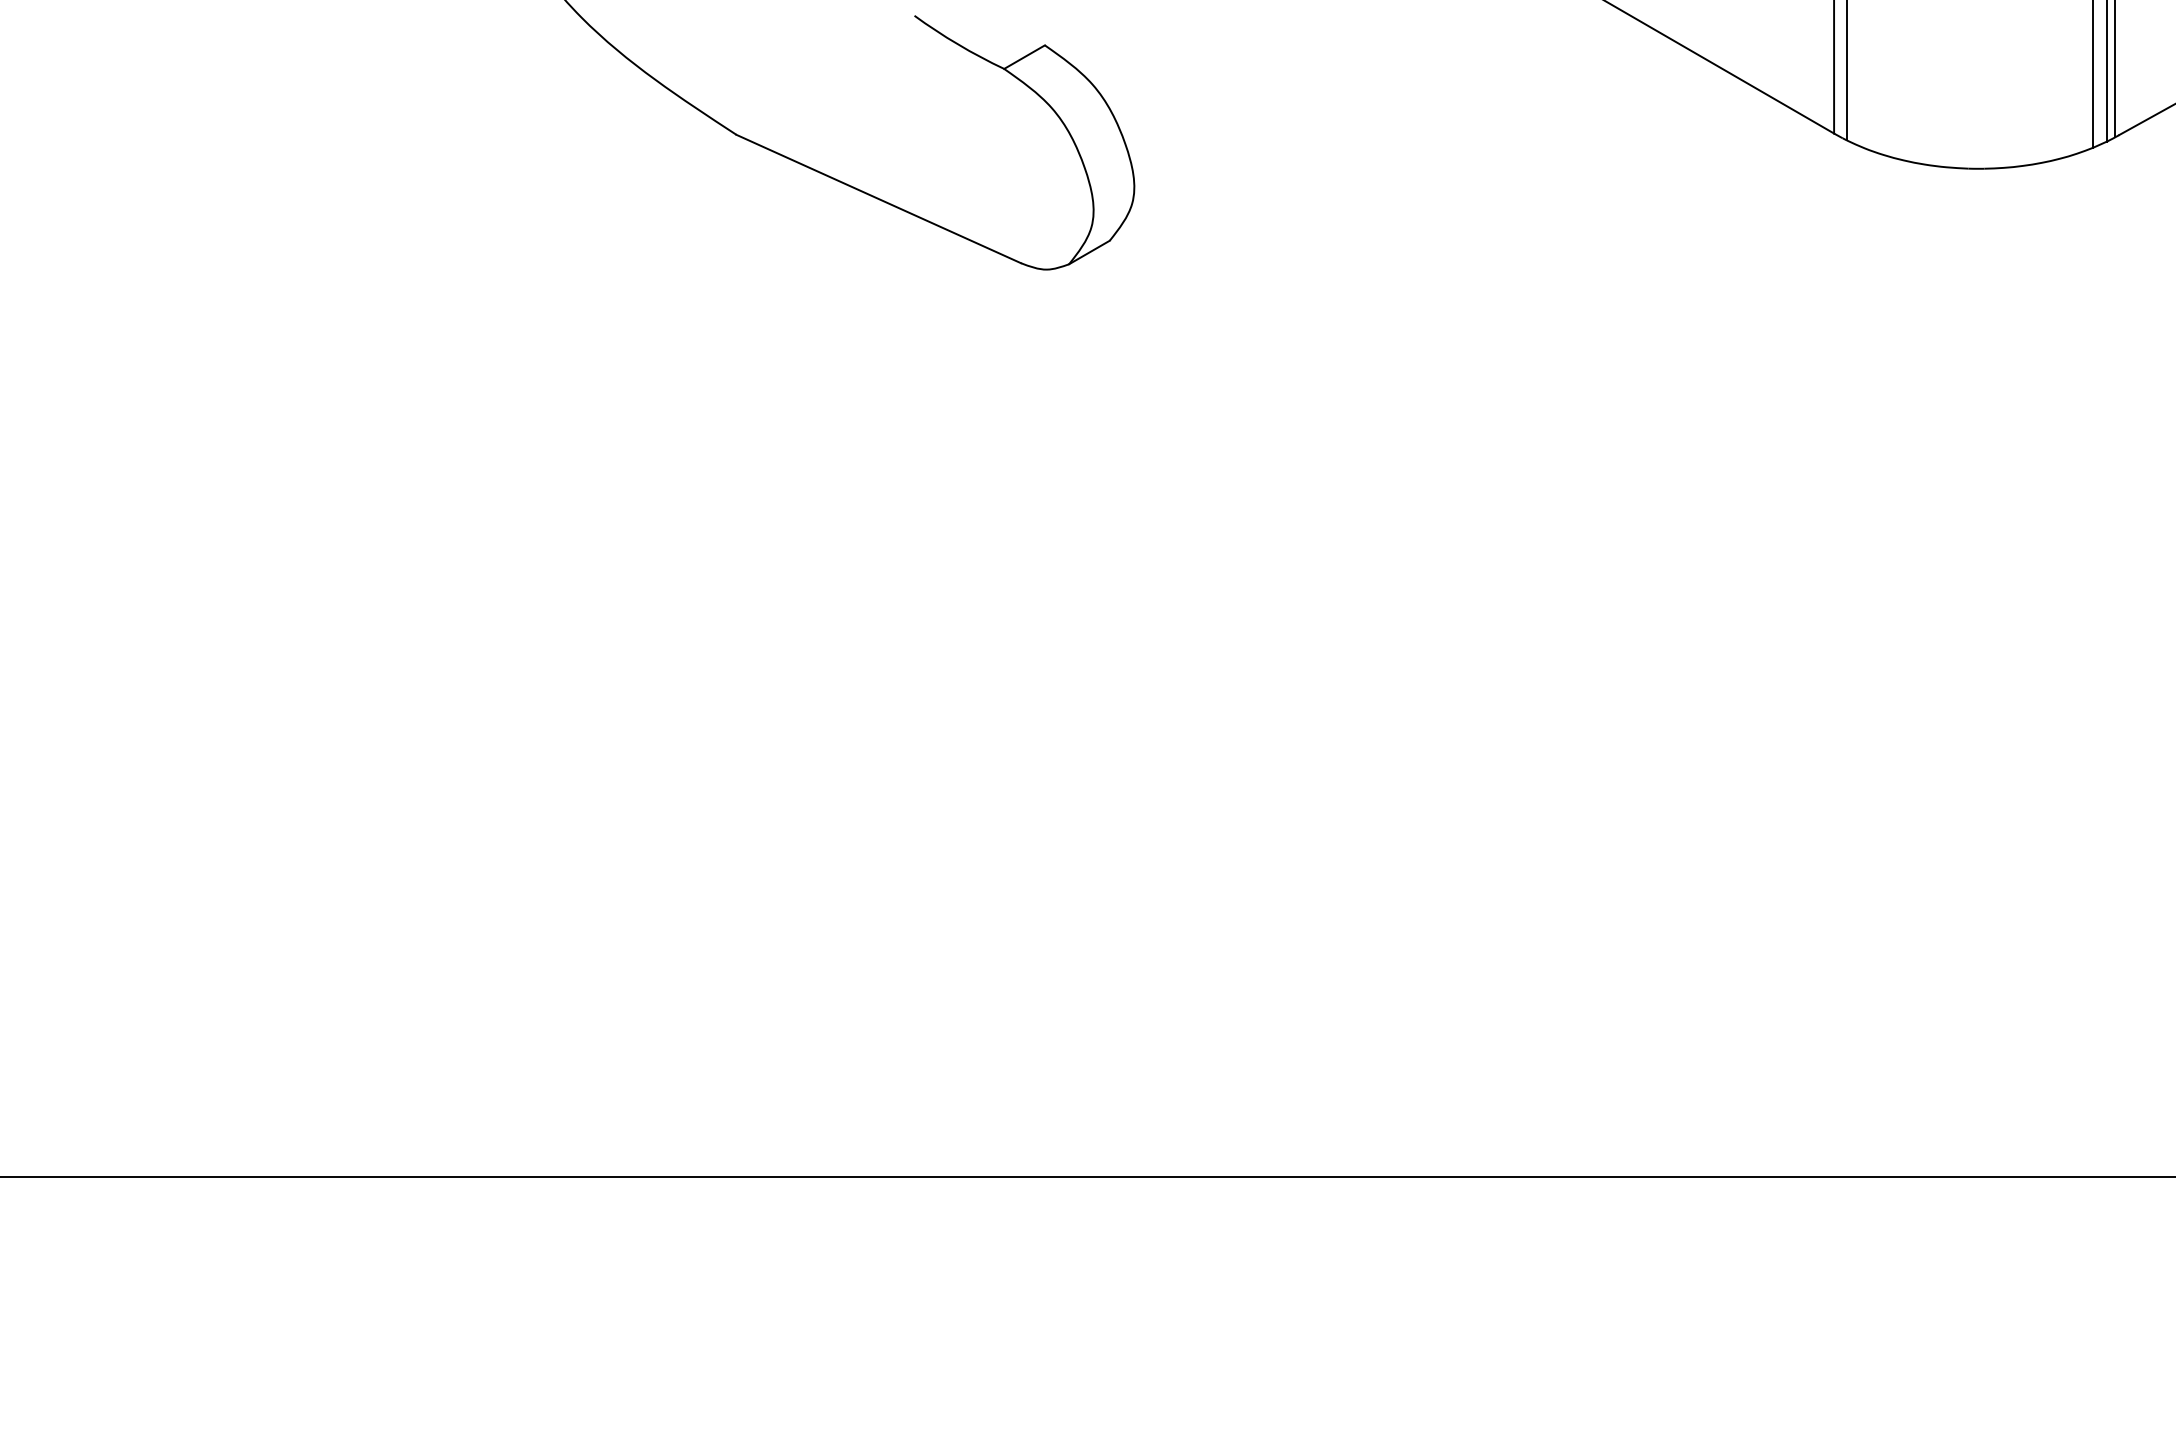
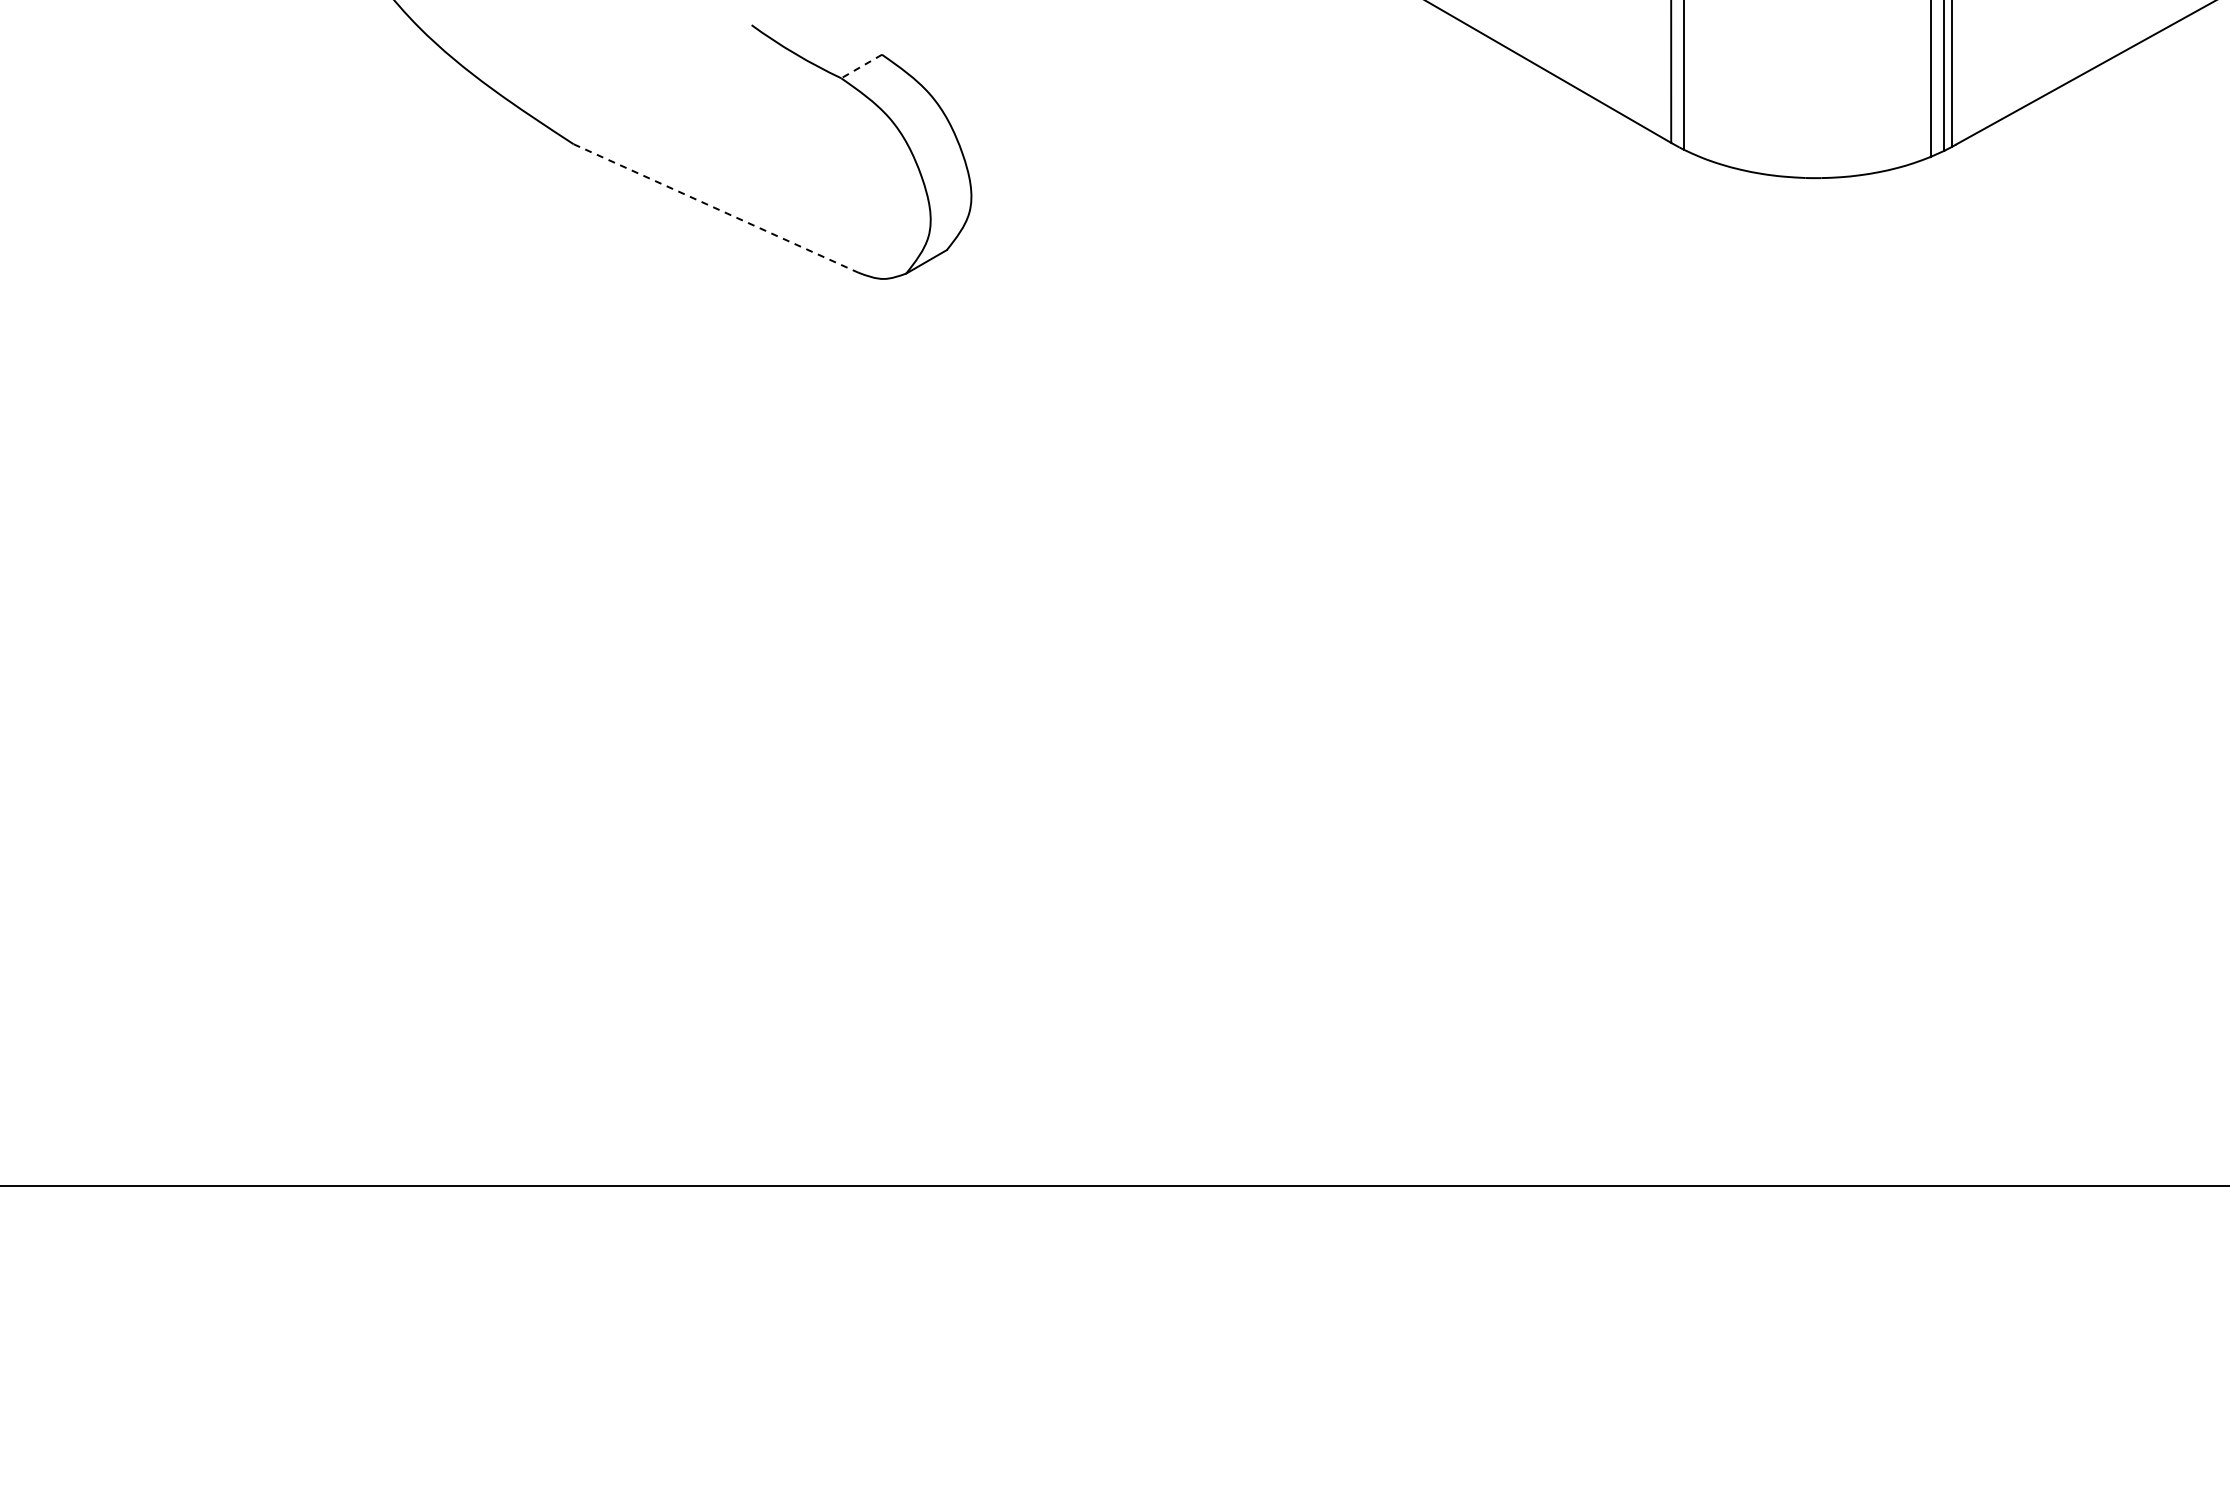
line: (1024, 57) -> (861, 66), solid -> dashed
line: (879, 199) -> (716, 208), solid -> dashed

